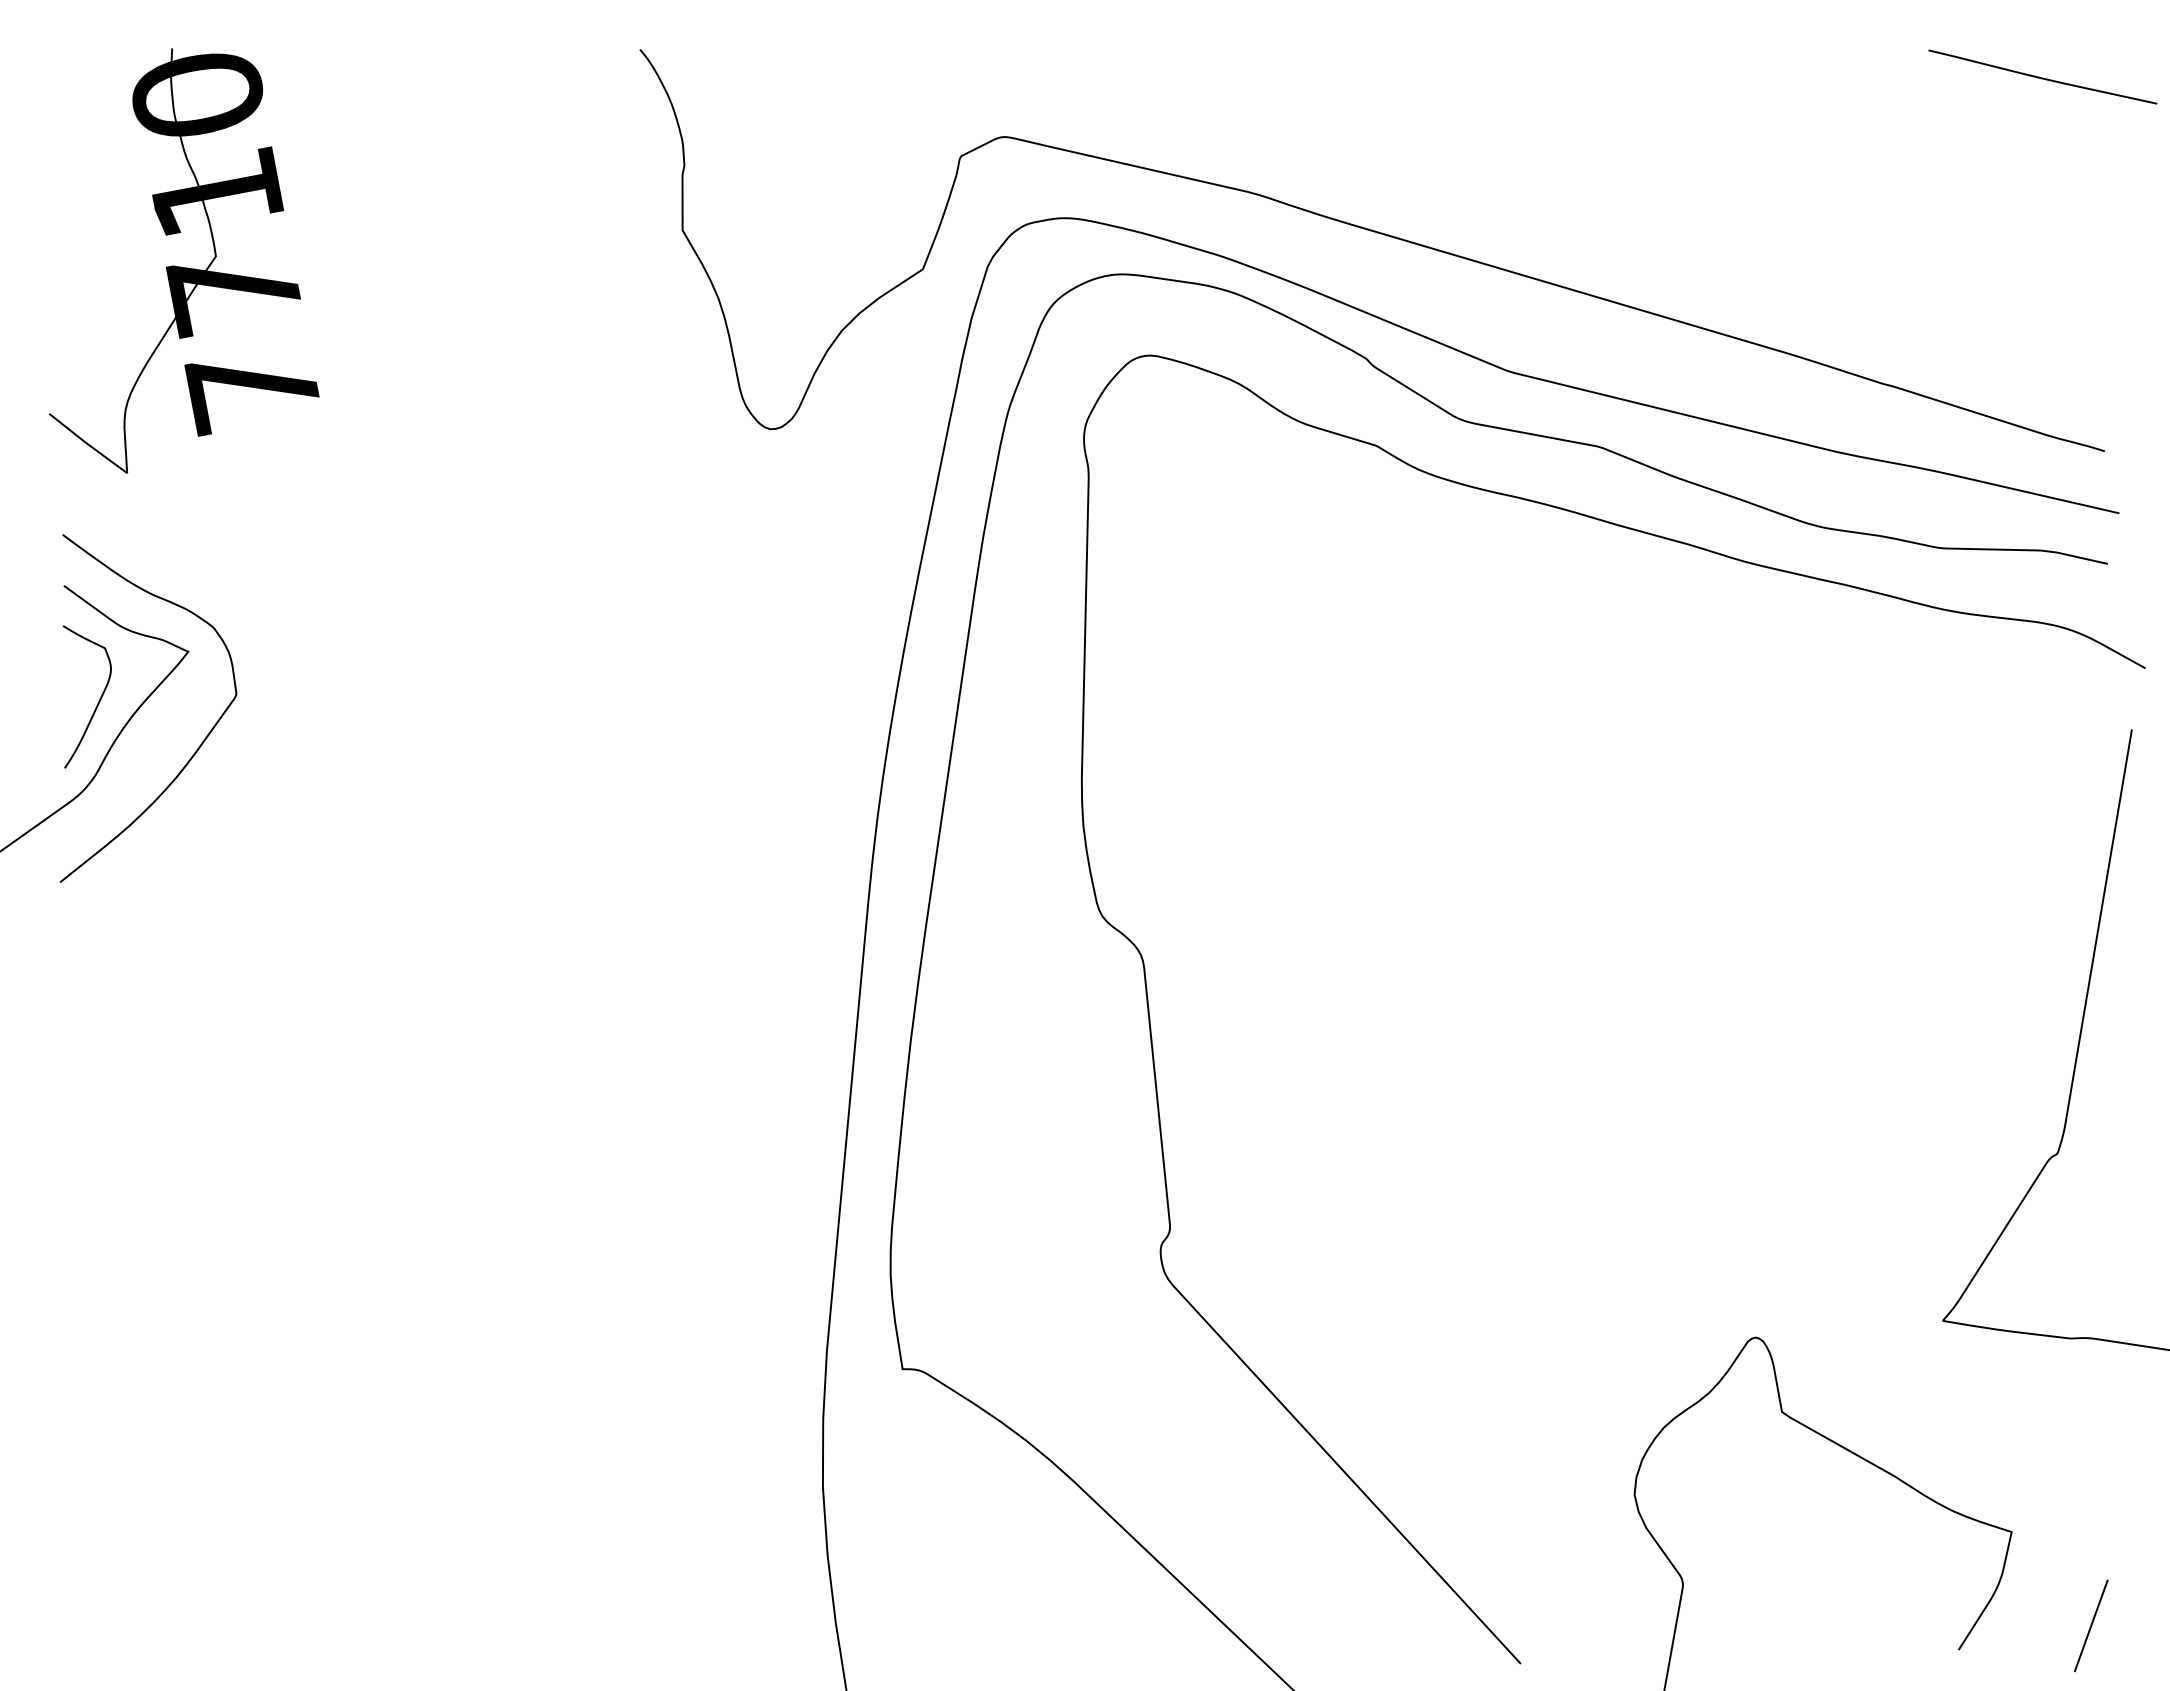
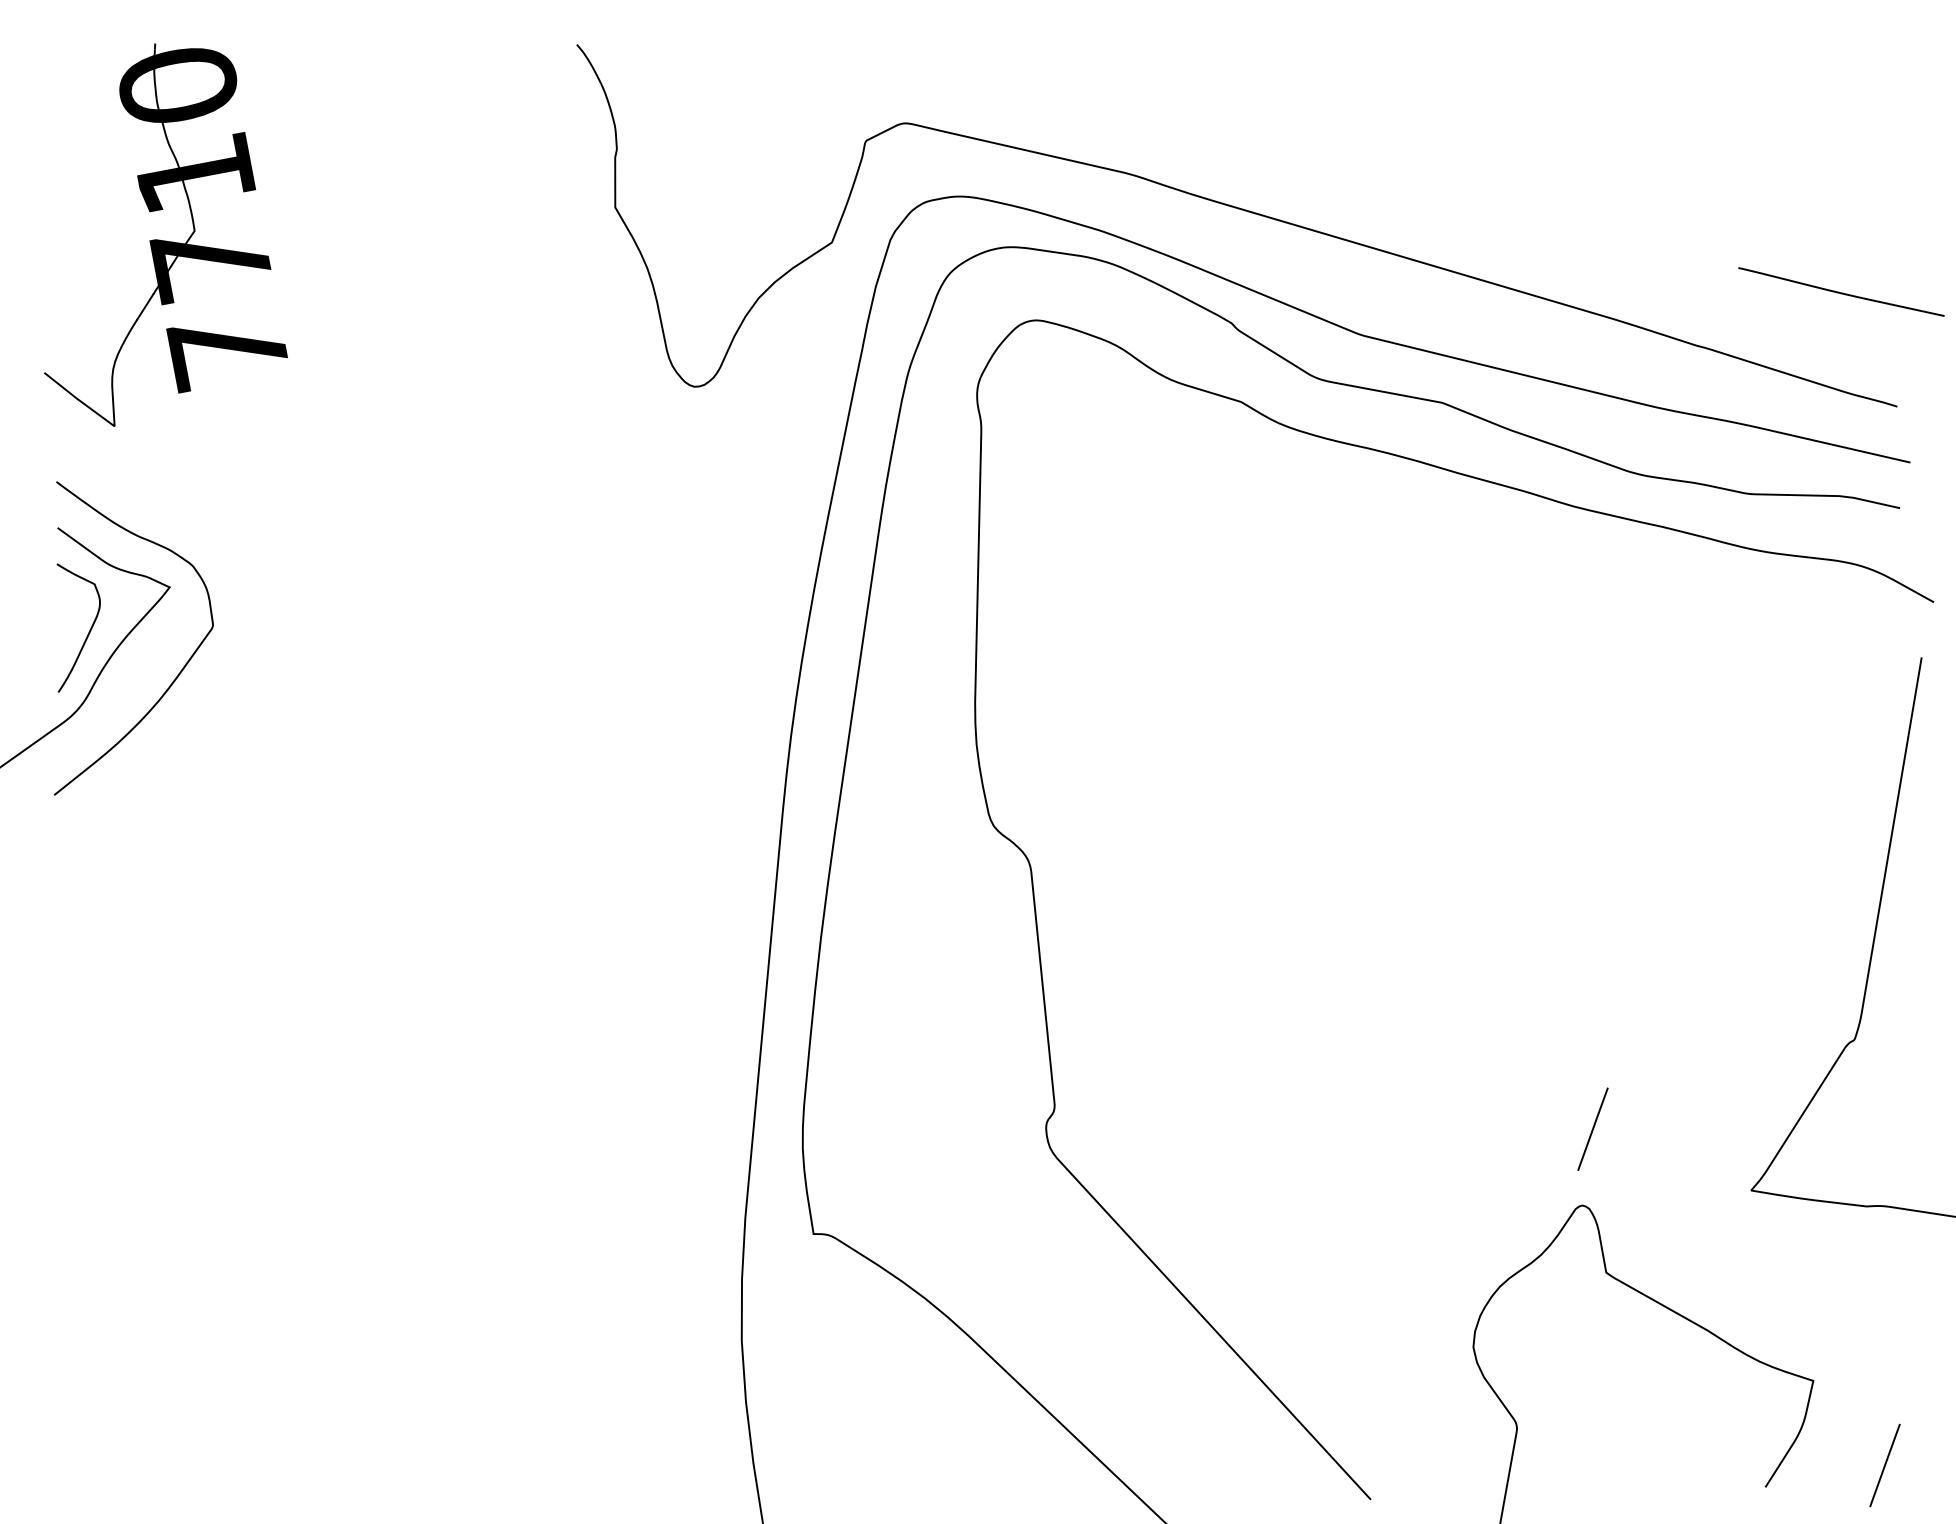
curve: (2042, 77) -> (1841, 292), moved
line: (1767, 1252) -> (1593, 1128), added

